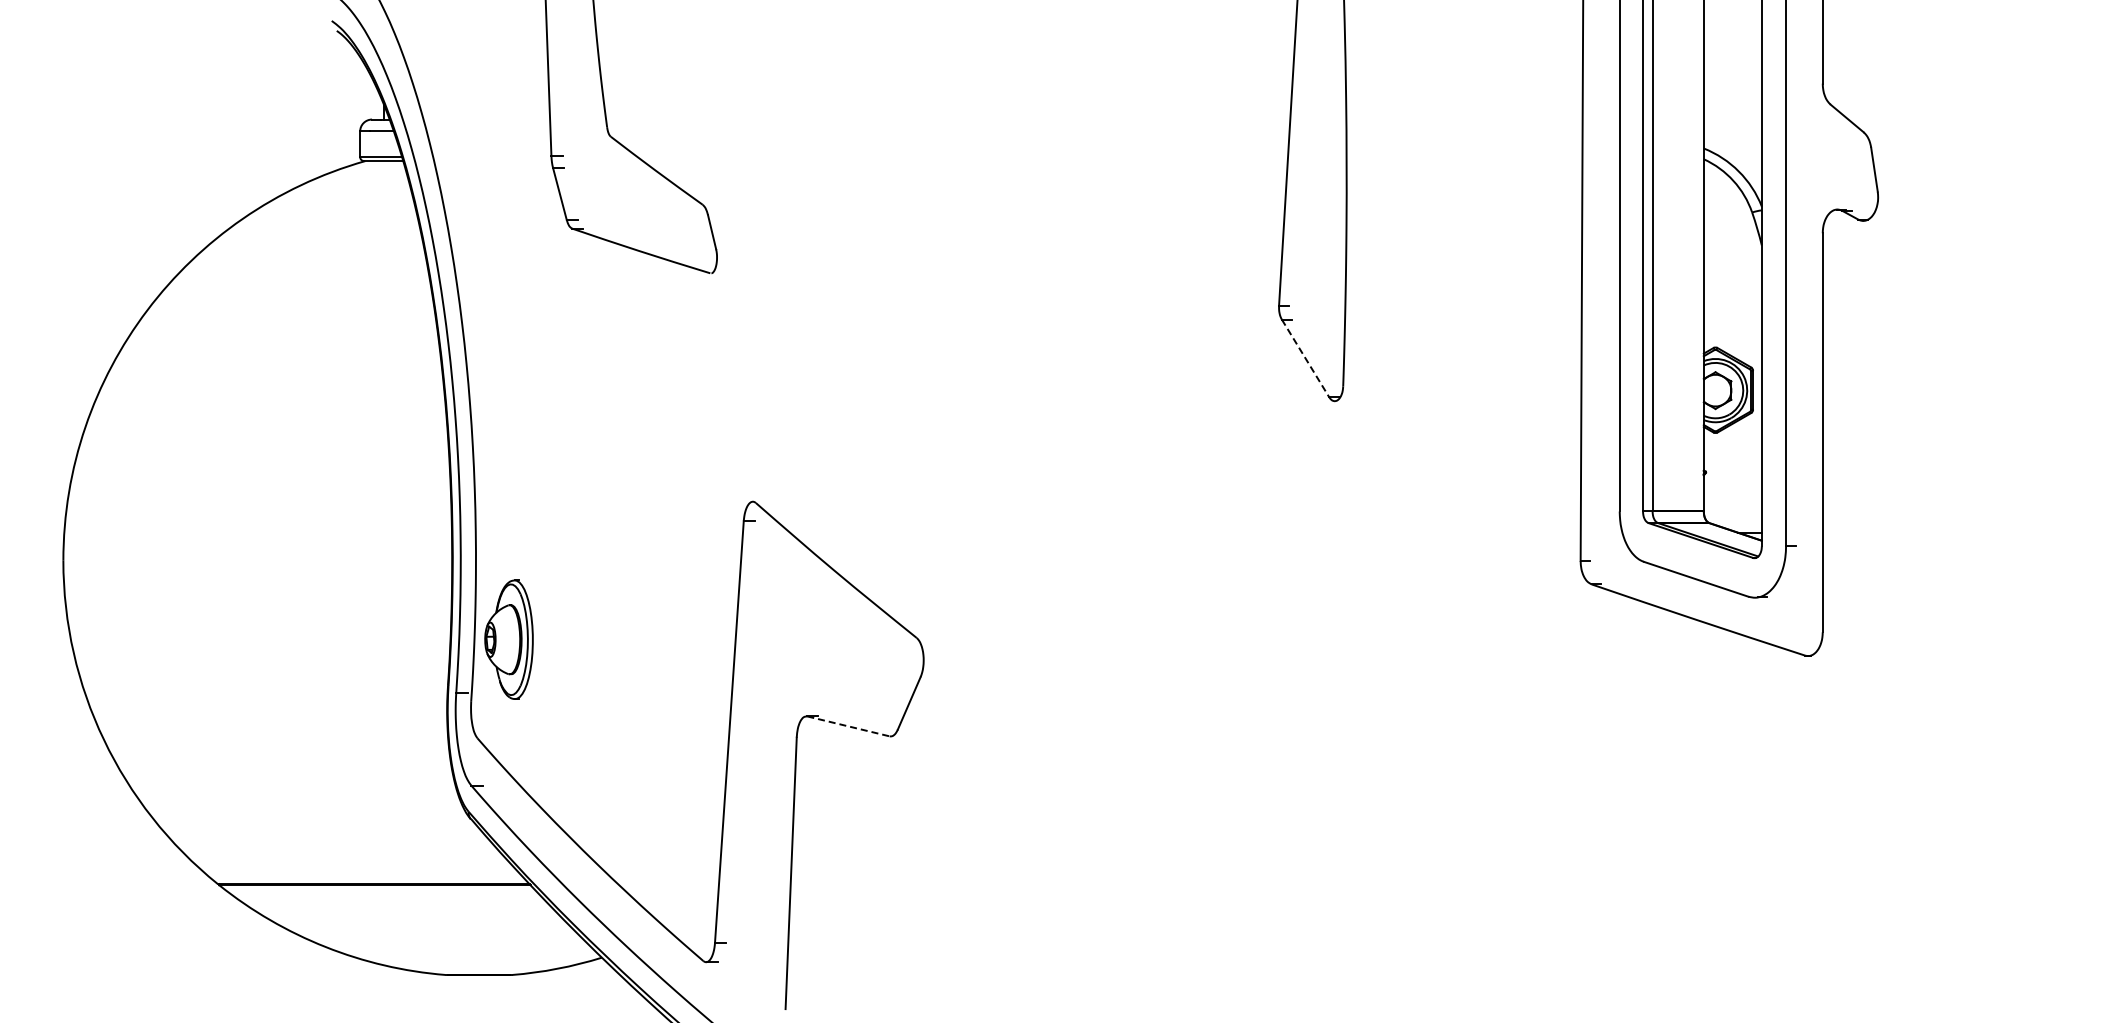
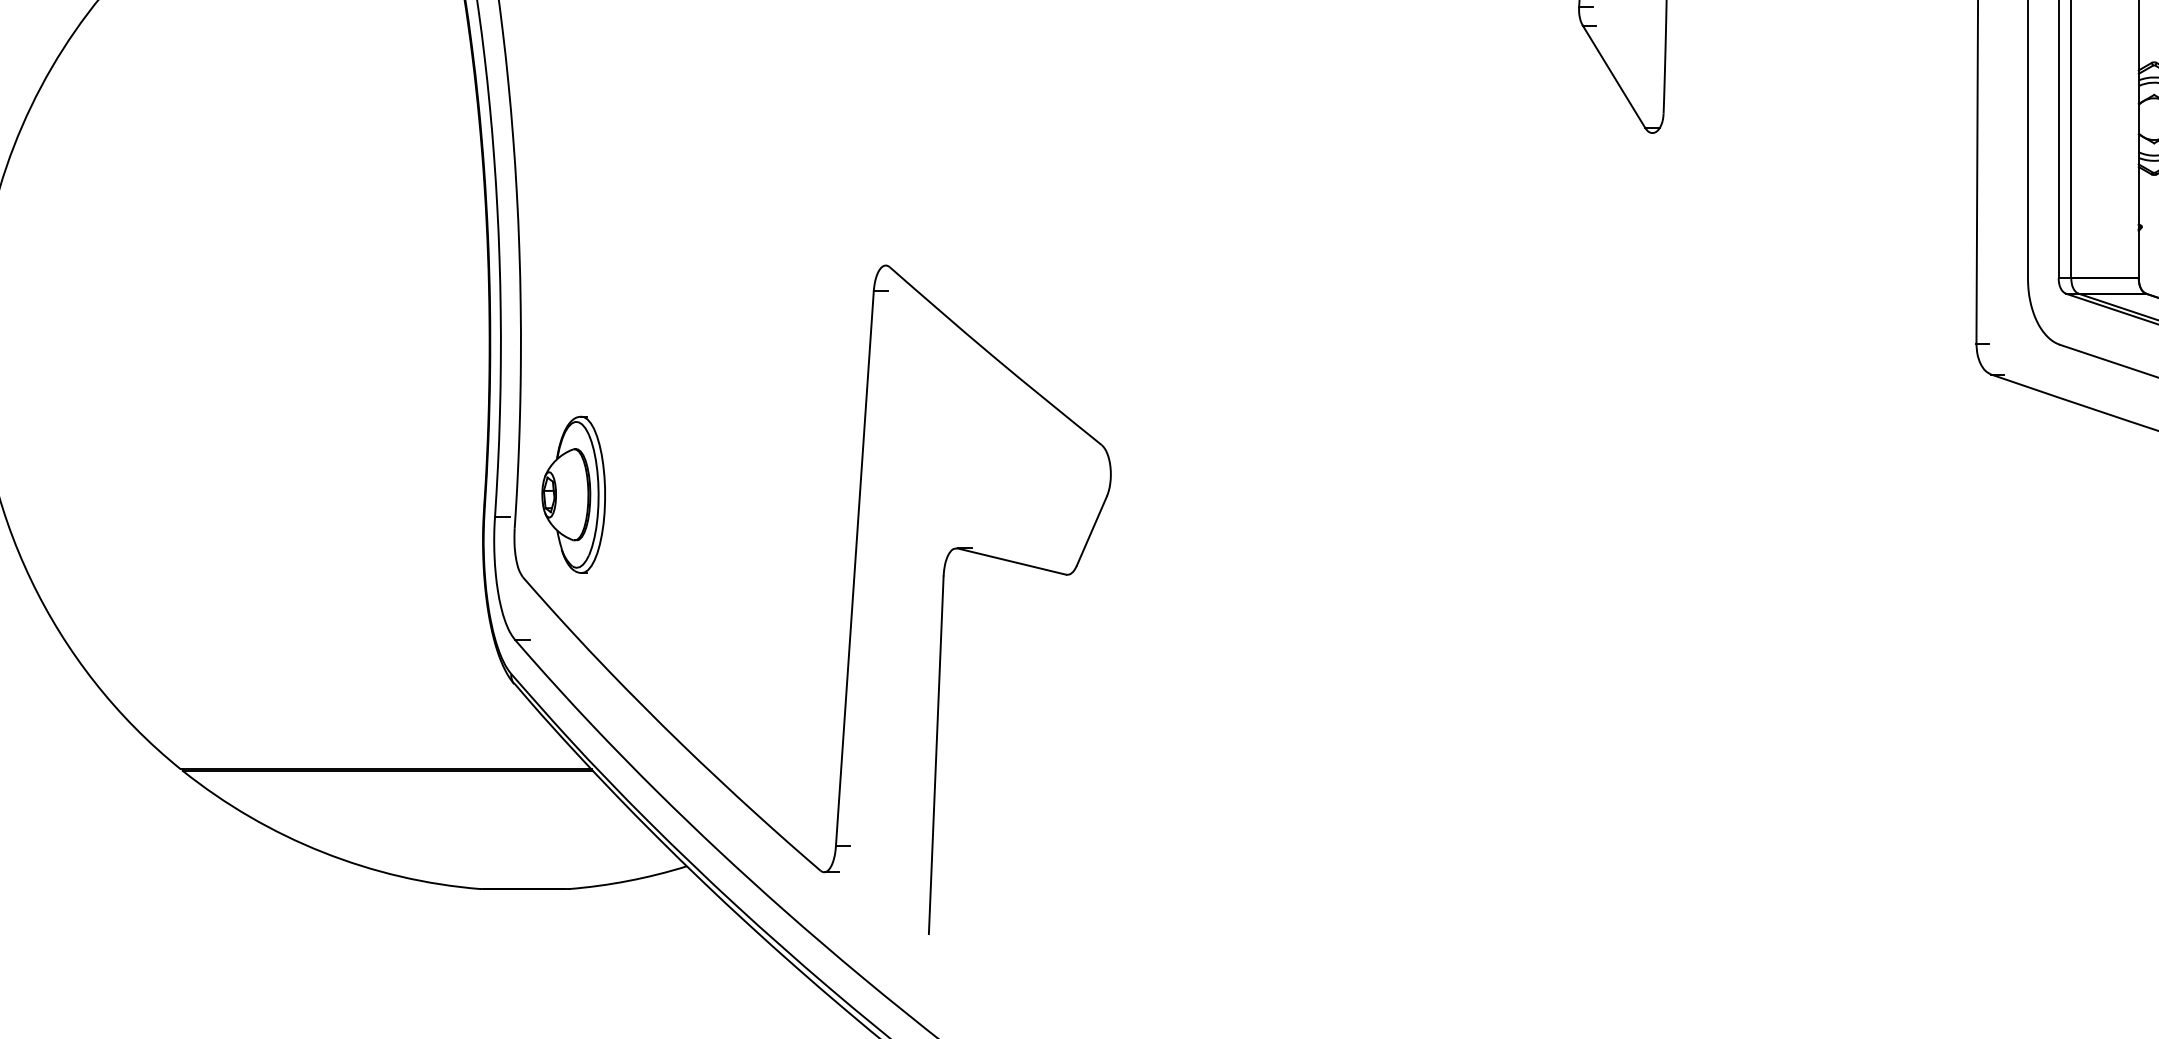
line: (1305, 358) -> (1613, 76), dashed -> solid
part: (508, 639) -> (573, 494), moved
line: (848, 726) -> (1011, 561), dashed -> solid

